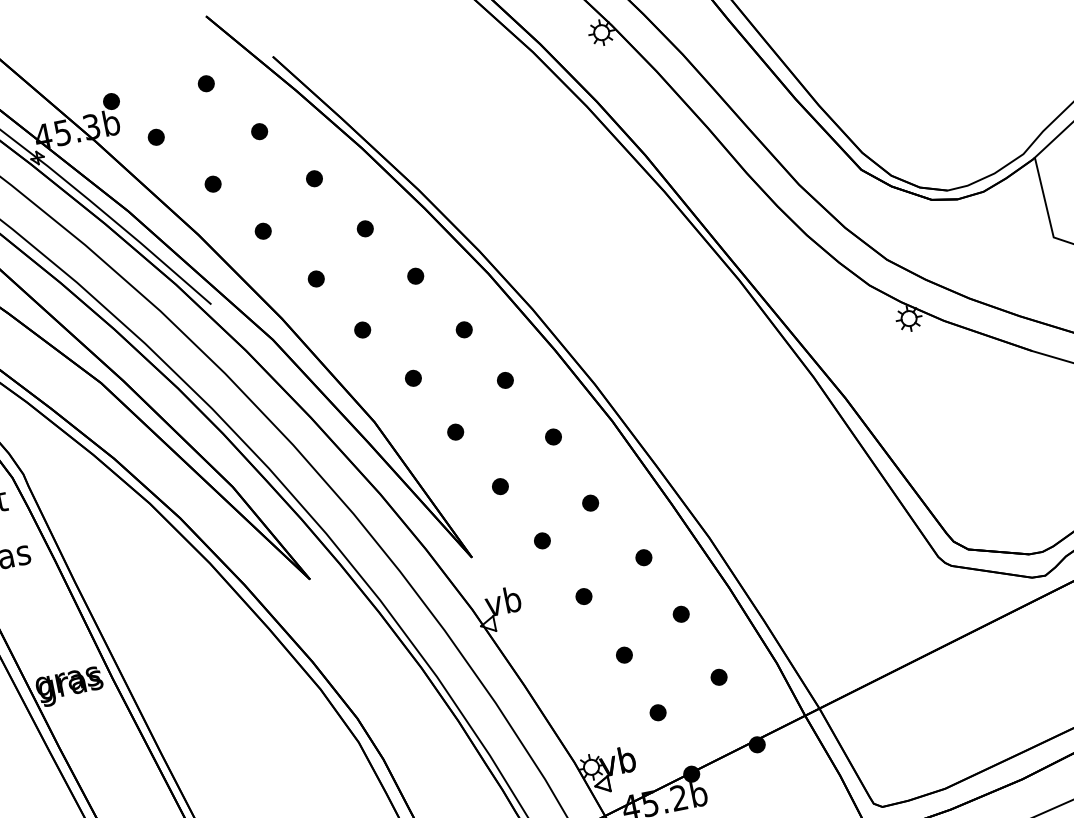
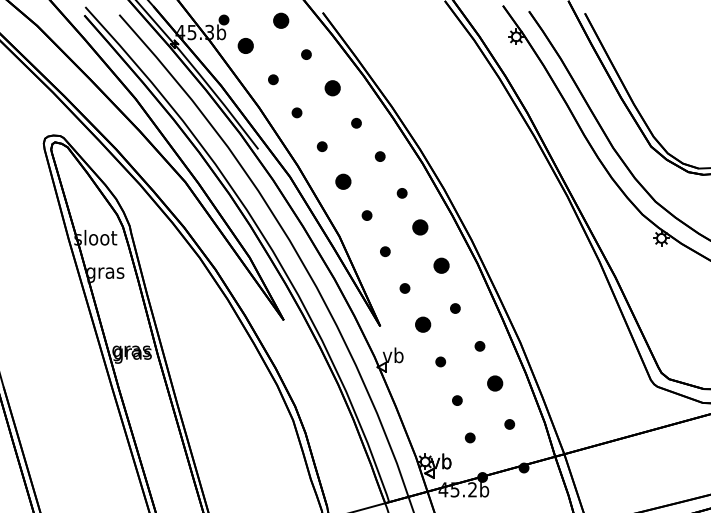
part: (205, 83) -> (280, 20), size x1.6
part: (155, 136) -> (245, 45), size x1.6
part: (314, 179) -> (332, 88), size x1.6
part: (361, 329) -> (342, 181), size x1.6
part: (504, 380) -> (419, 227), size x1.6
part: (553, 436) -> (441, 265), size x1.6
part: (541, 540) -> (422, 324), size x1.6
part: (680, 614) -> (494, 383), size x1.6

